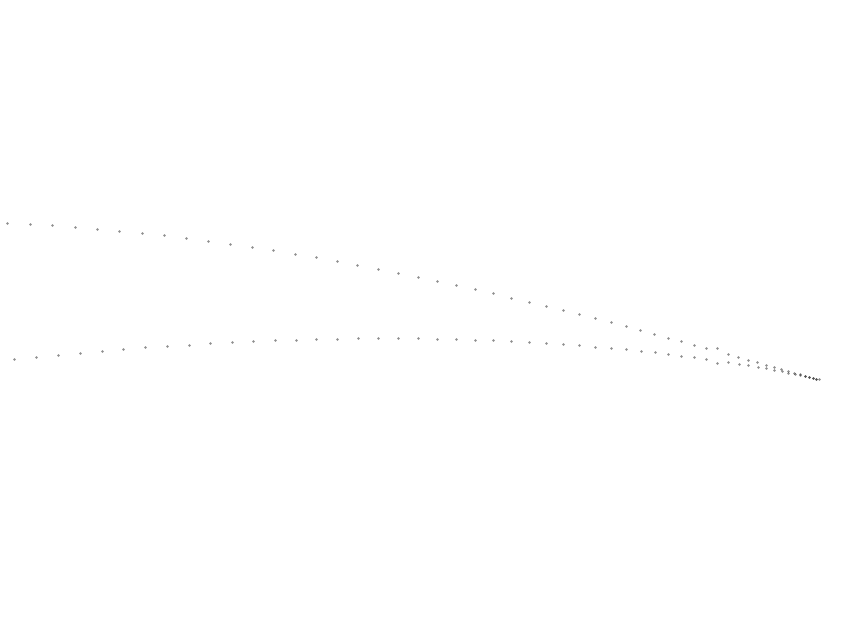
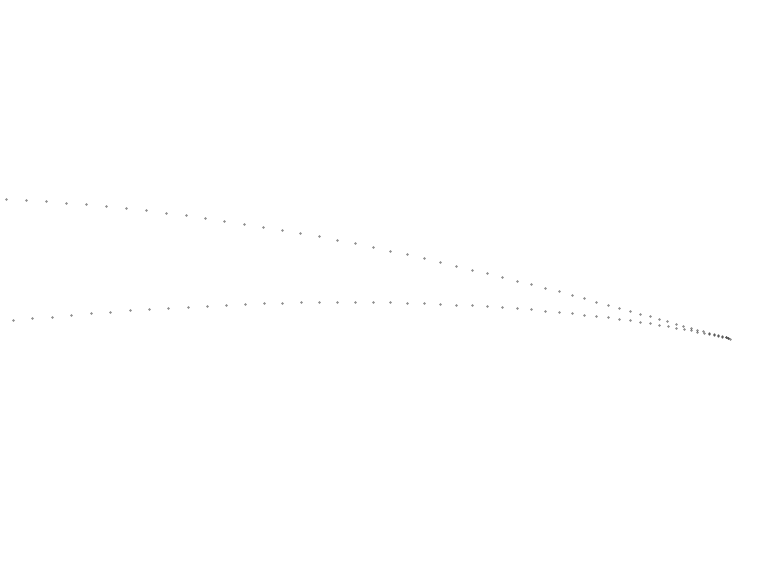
part: (717, 355) -> (640, 317), size x0.62

